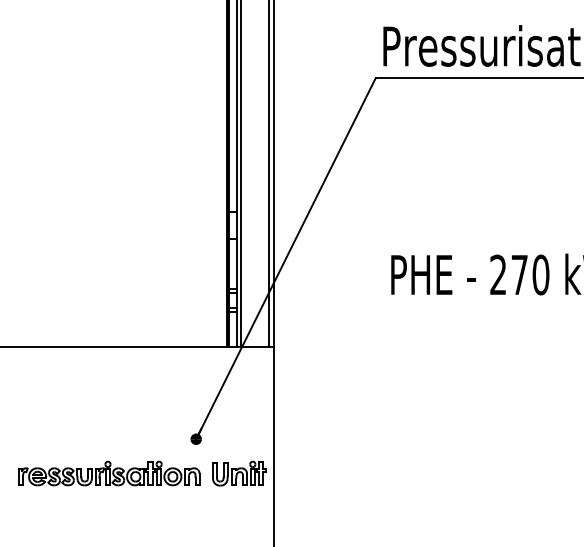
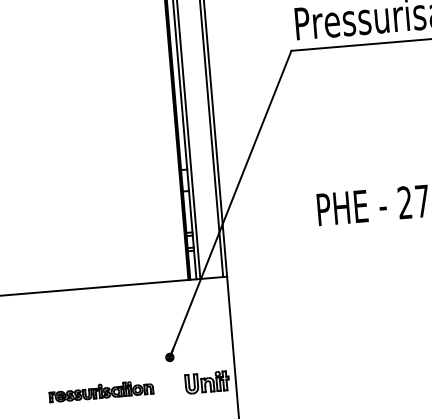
part: (109, 473) -> (101, 391), size x0.7

